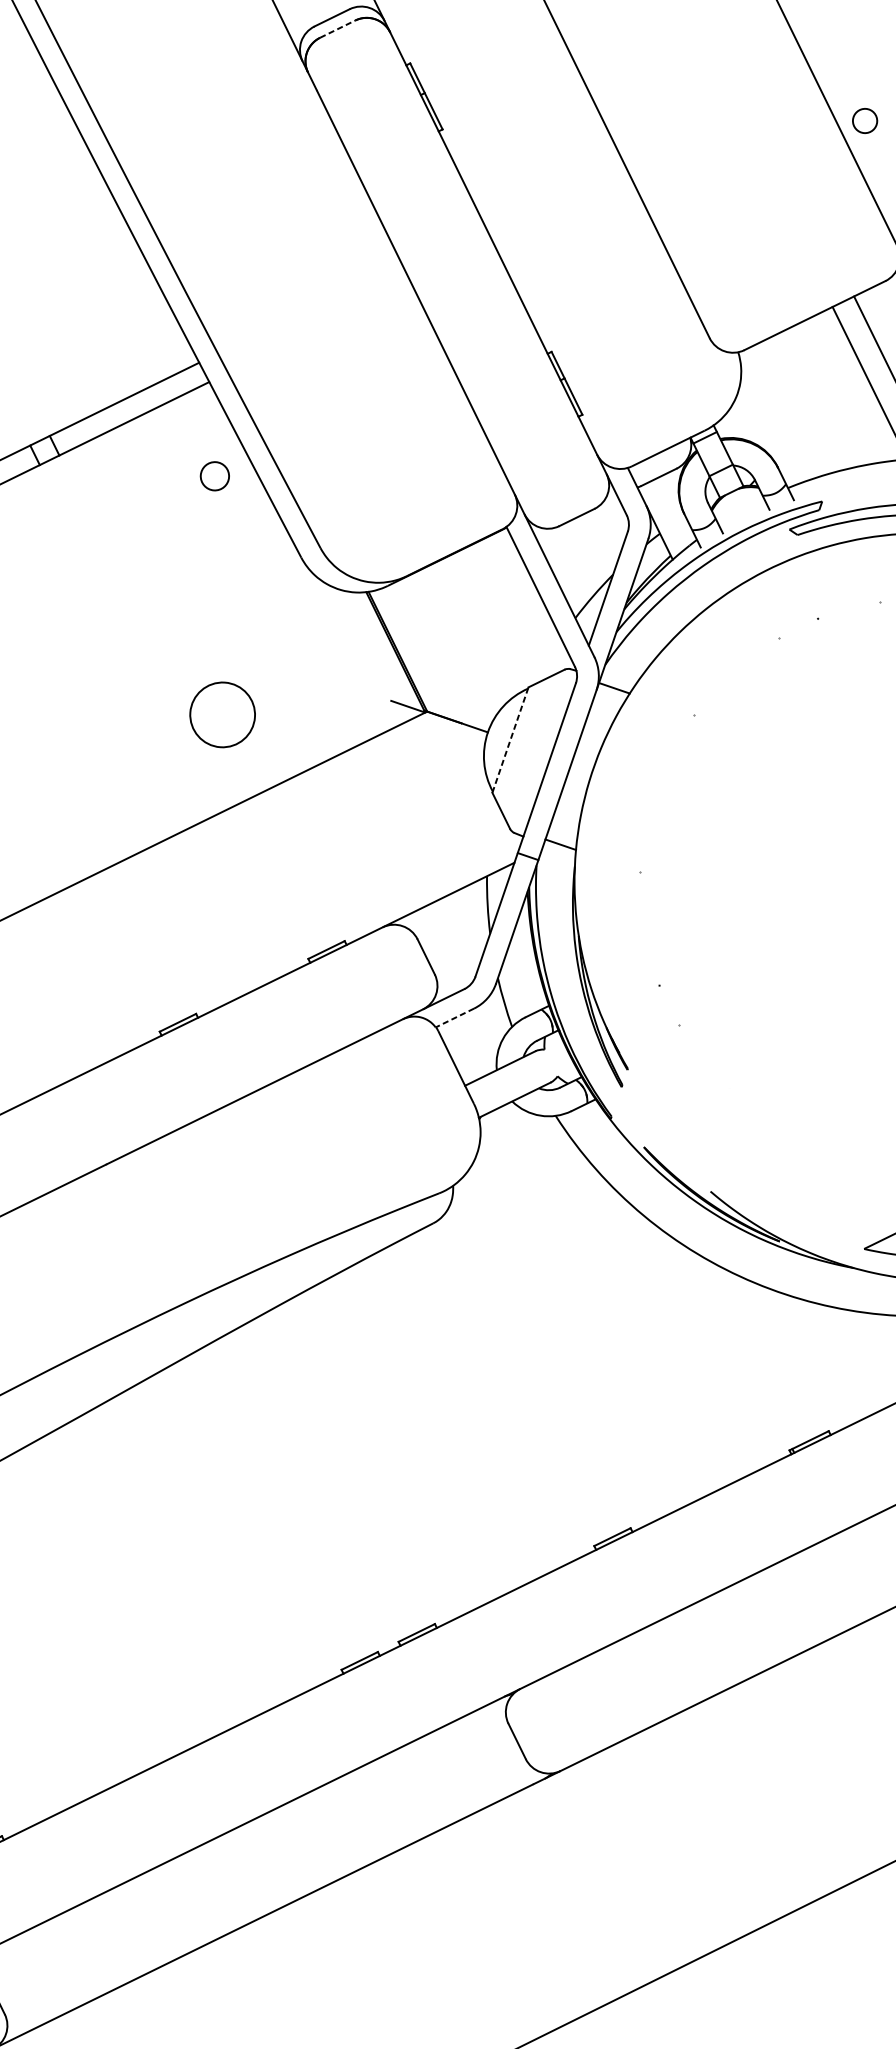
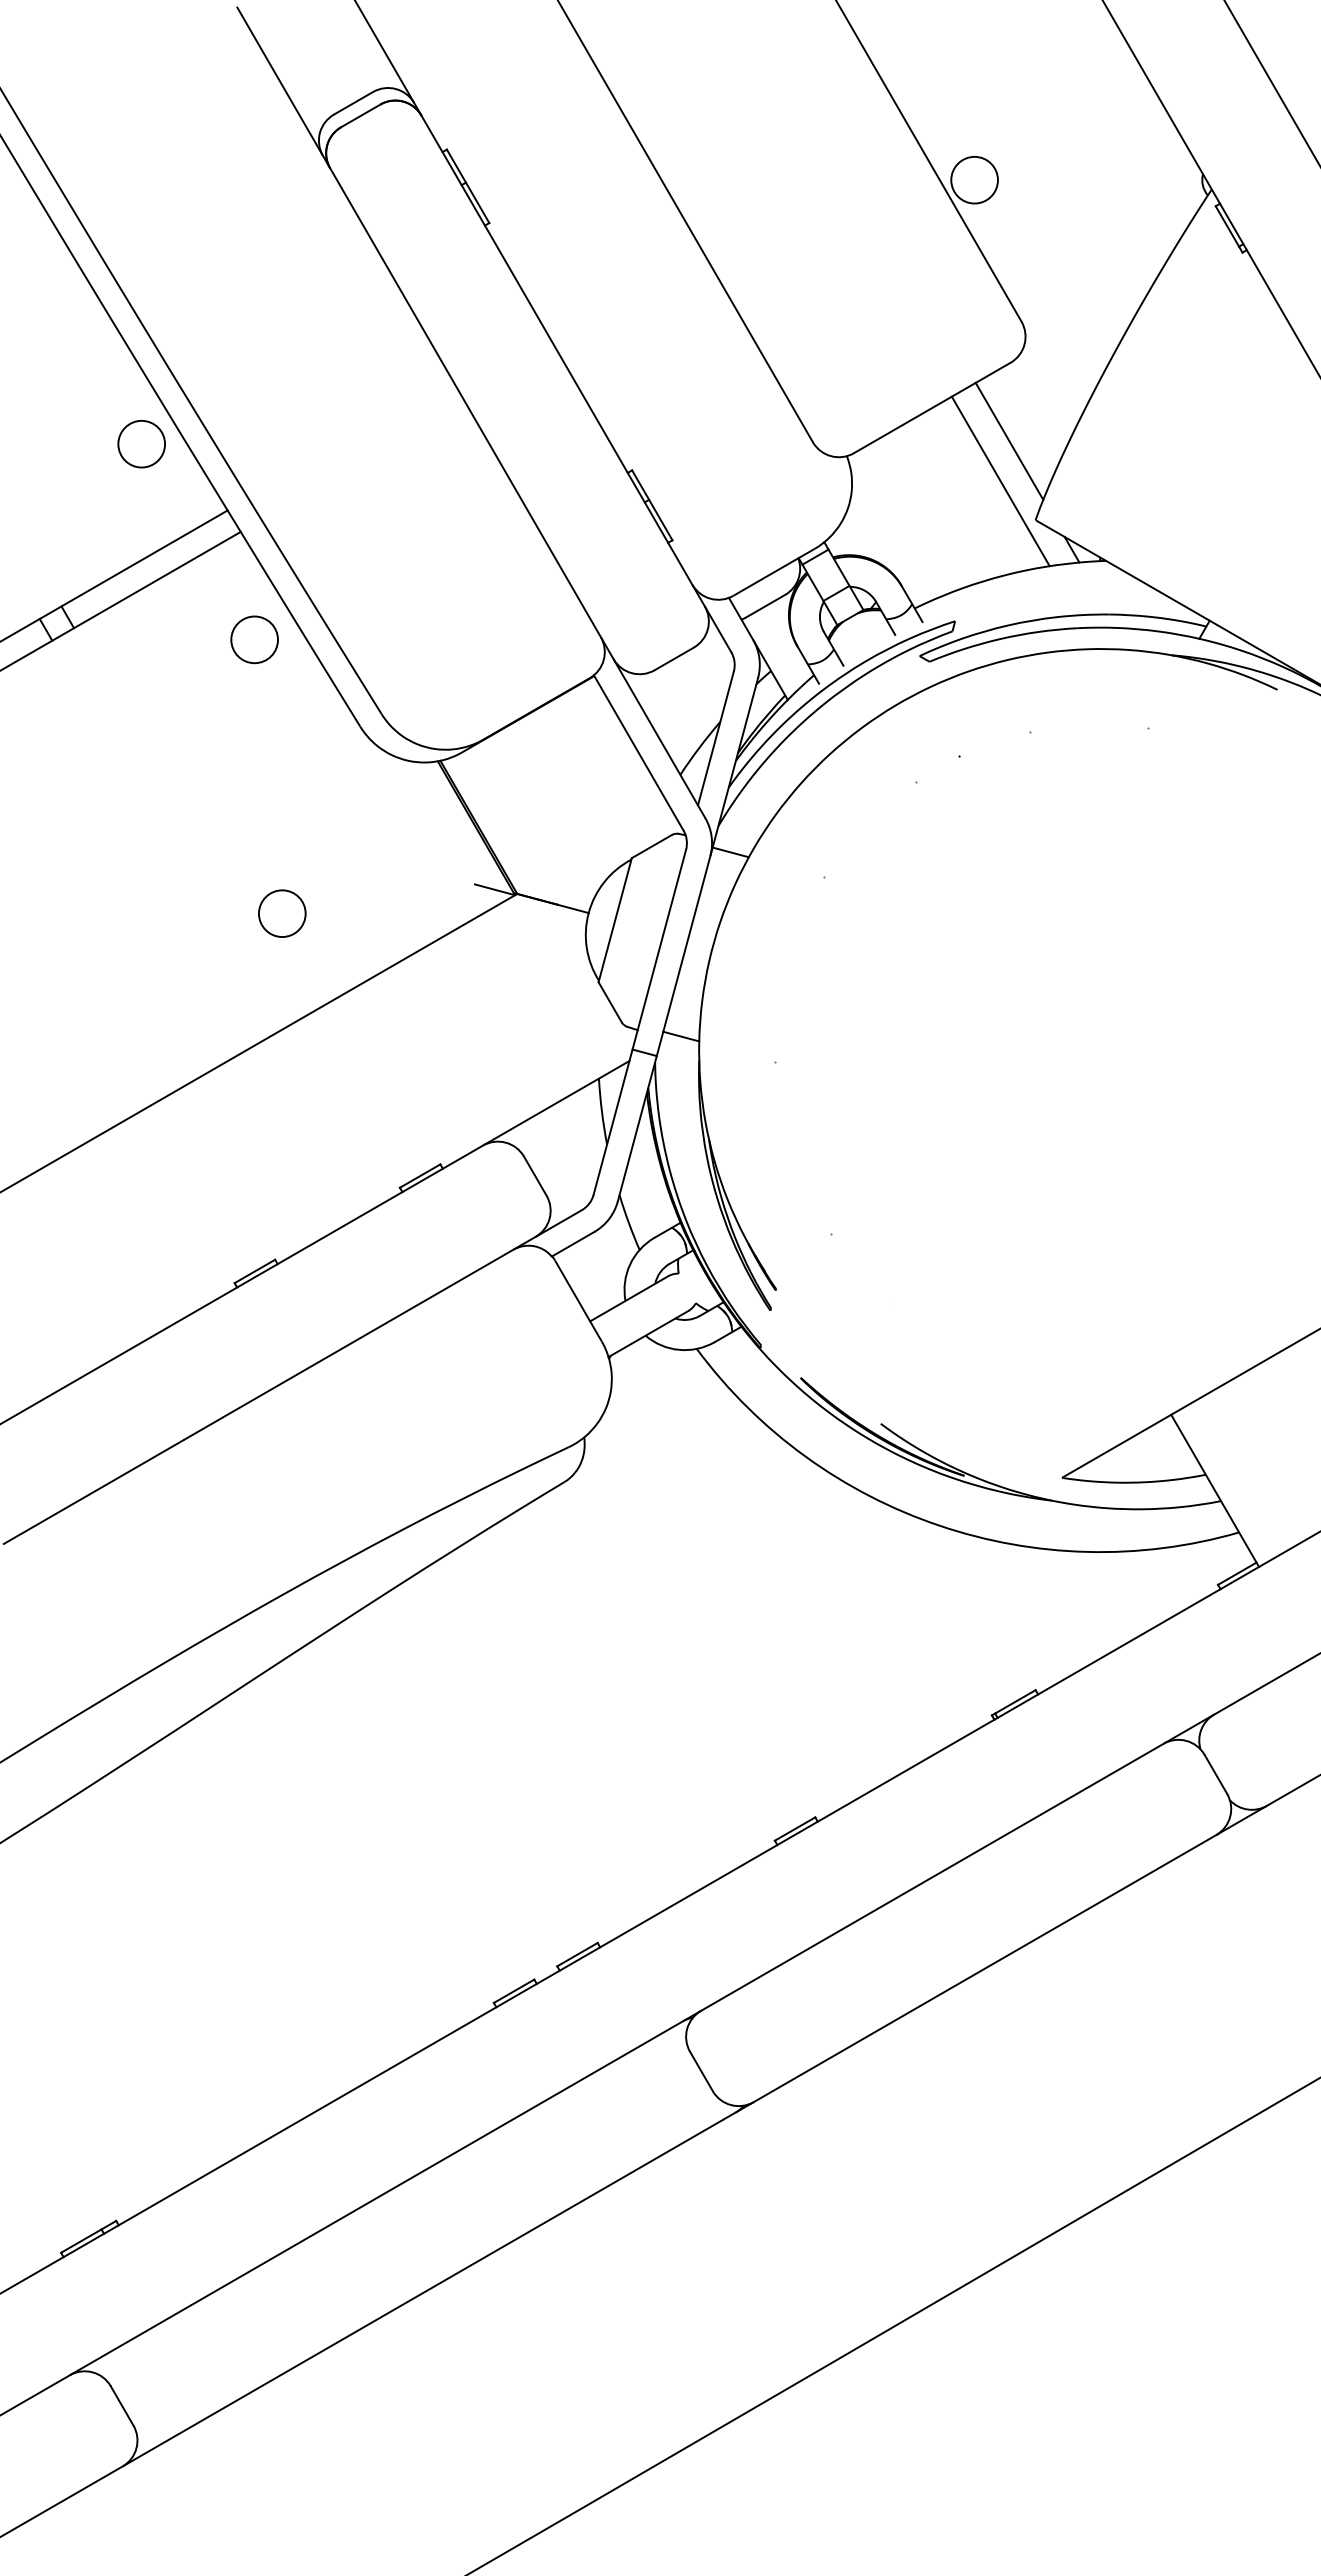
line: (337, 28) -> (360, 115), dashed -> solid
circle: (865, 120) -> (974, 179), size x1.67
circle: (128, 300) -> (141, 444), added
circle: (214, 475) -> (254, 639), size x1.43
circle: (222, 714) -> (282, 913), size x0.62
line: (510, 739) -> (615, 919), dashed -> solid
line: (455, 1018) -> (573, 1244), dashed -> solid

